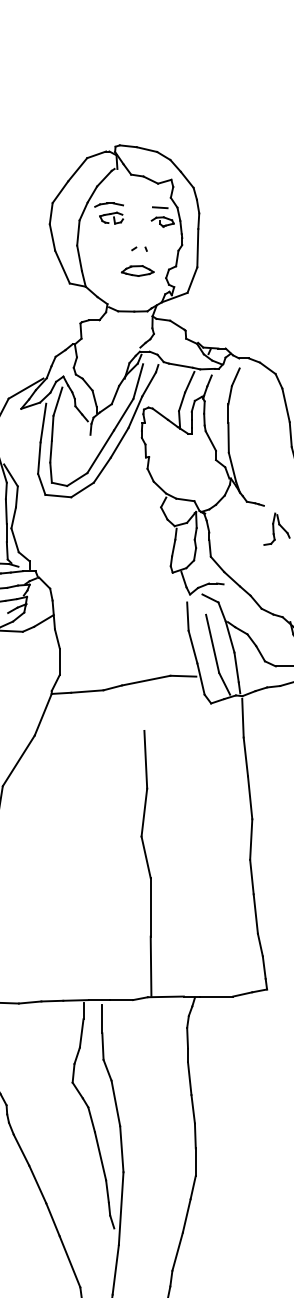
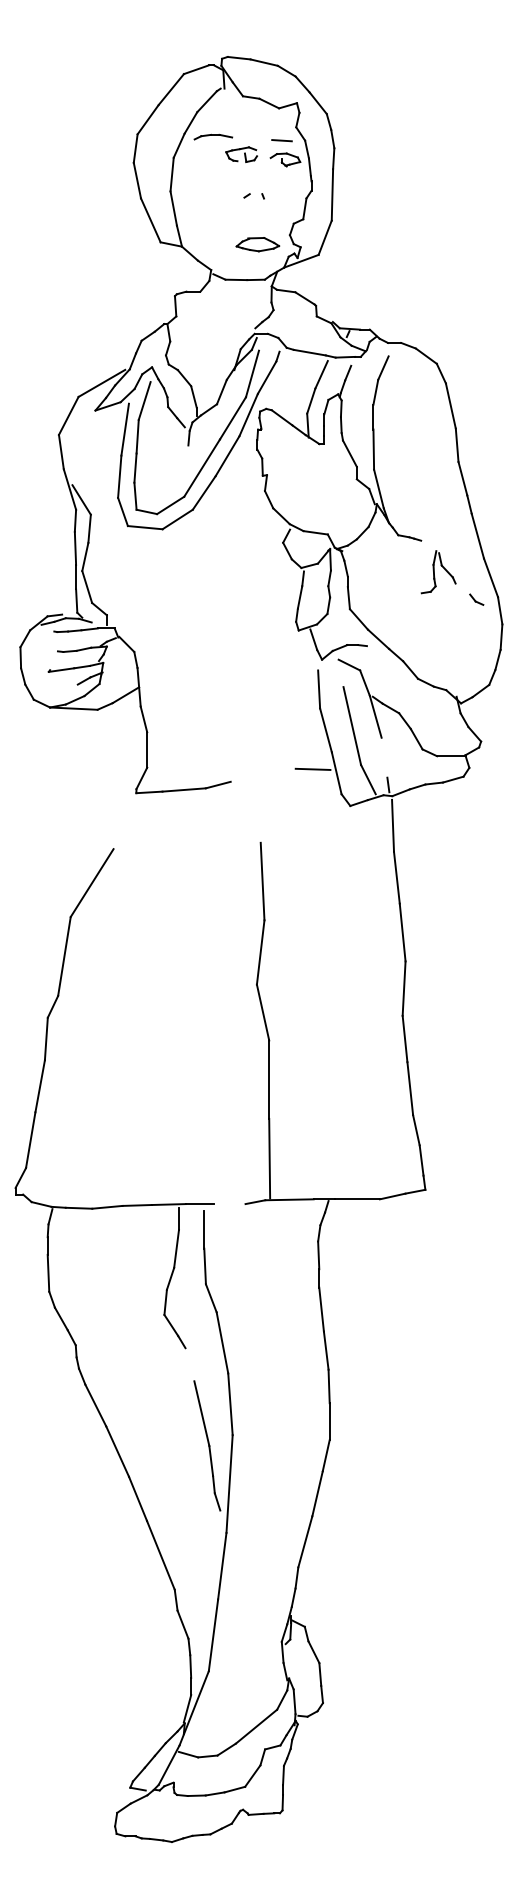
part: (111, 218) -> (241, 154), moved
part: (137, 270) -> (257, 244), moved
line: (236, 667) -> (384, 757), removed
line: (145, 680) -> (262, 774), removed
line: (42, 715) -> (124, 821), removed
line: (121, 1000) -> (229, 1204), removed
line: (91, 1119) -> (189, 1364), removed

